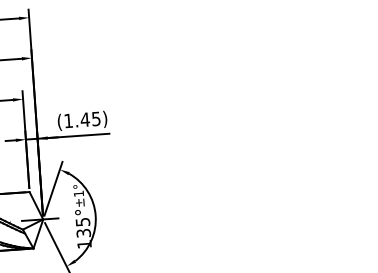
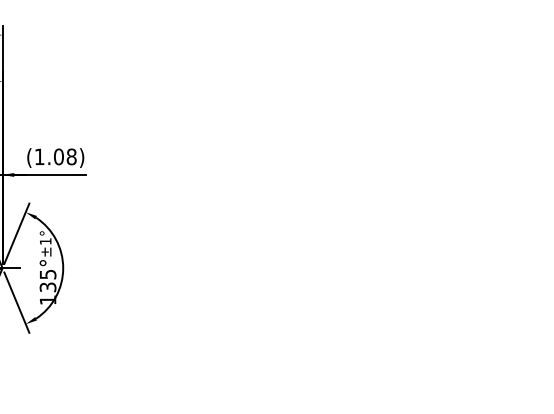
text: (90, 119) -> (64, 156), (1.45) -> (1.08)

